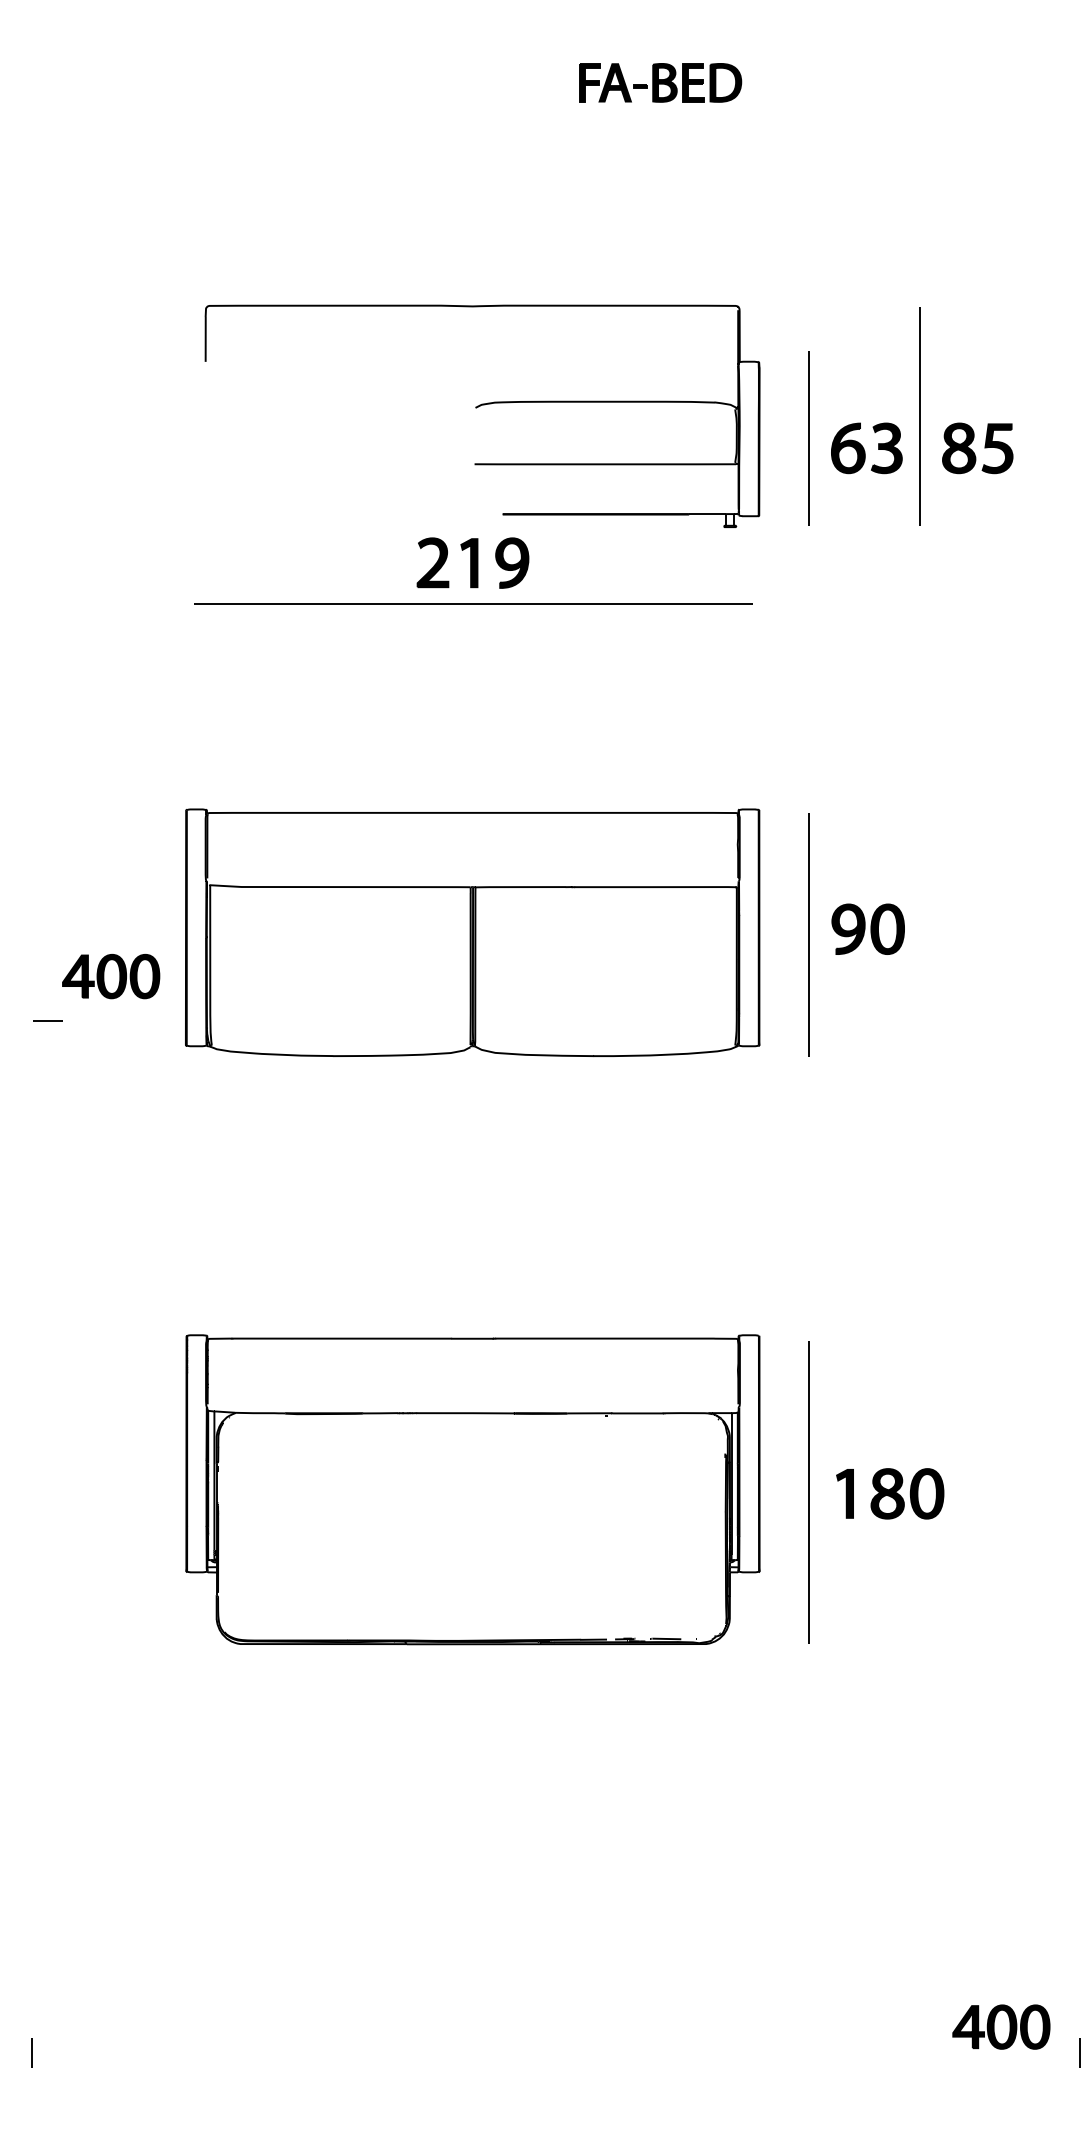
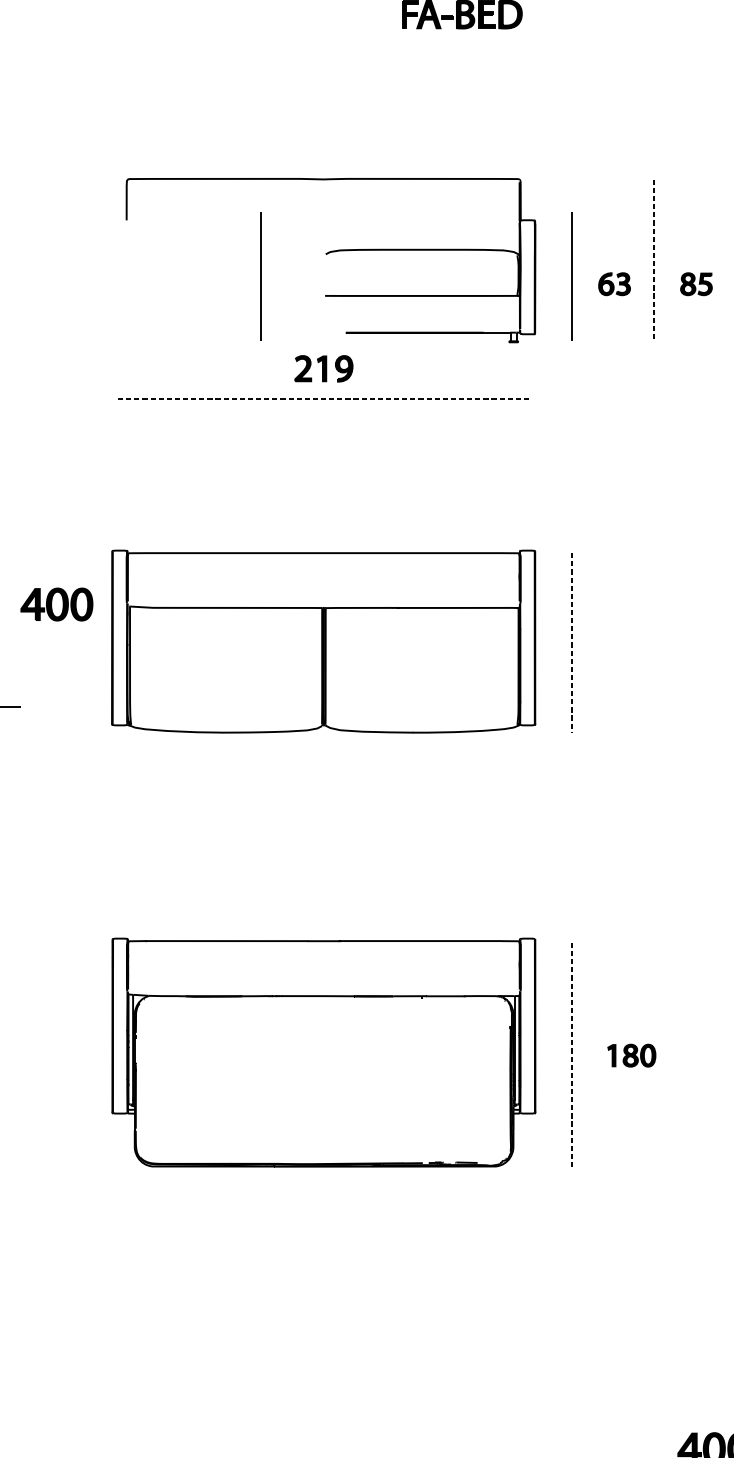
line: (919, 416) -> (653, 260), solid -> dashed
line: (386, 438) -> (260, 276), added
part: (866, 448) -> (614, 284), size x0.6
part: (977, 448) -> (696, 284), size x0.6
part: (472, 562) -> (323, 368), size x0.7
line: (473, 603) -> (324, 398), solid -> dashed
part: (867, 928) -> (615, 638), removed
line: (809, 935) -> (572, 643), solid -> dashed
part: (111, 976) -> (57, 604), moved
line: (809, 1492) -> (572, 1054), solid -> dashed
part: (890, 1493) -> (631, 1055), size x0.6

